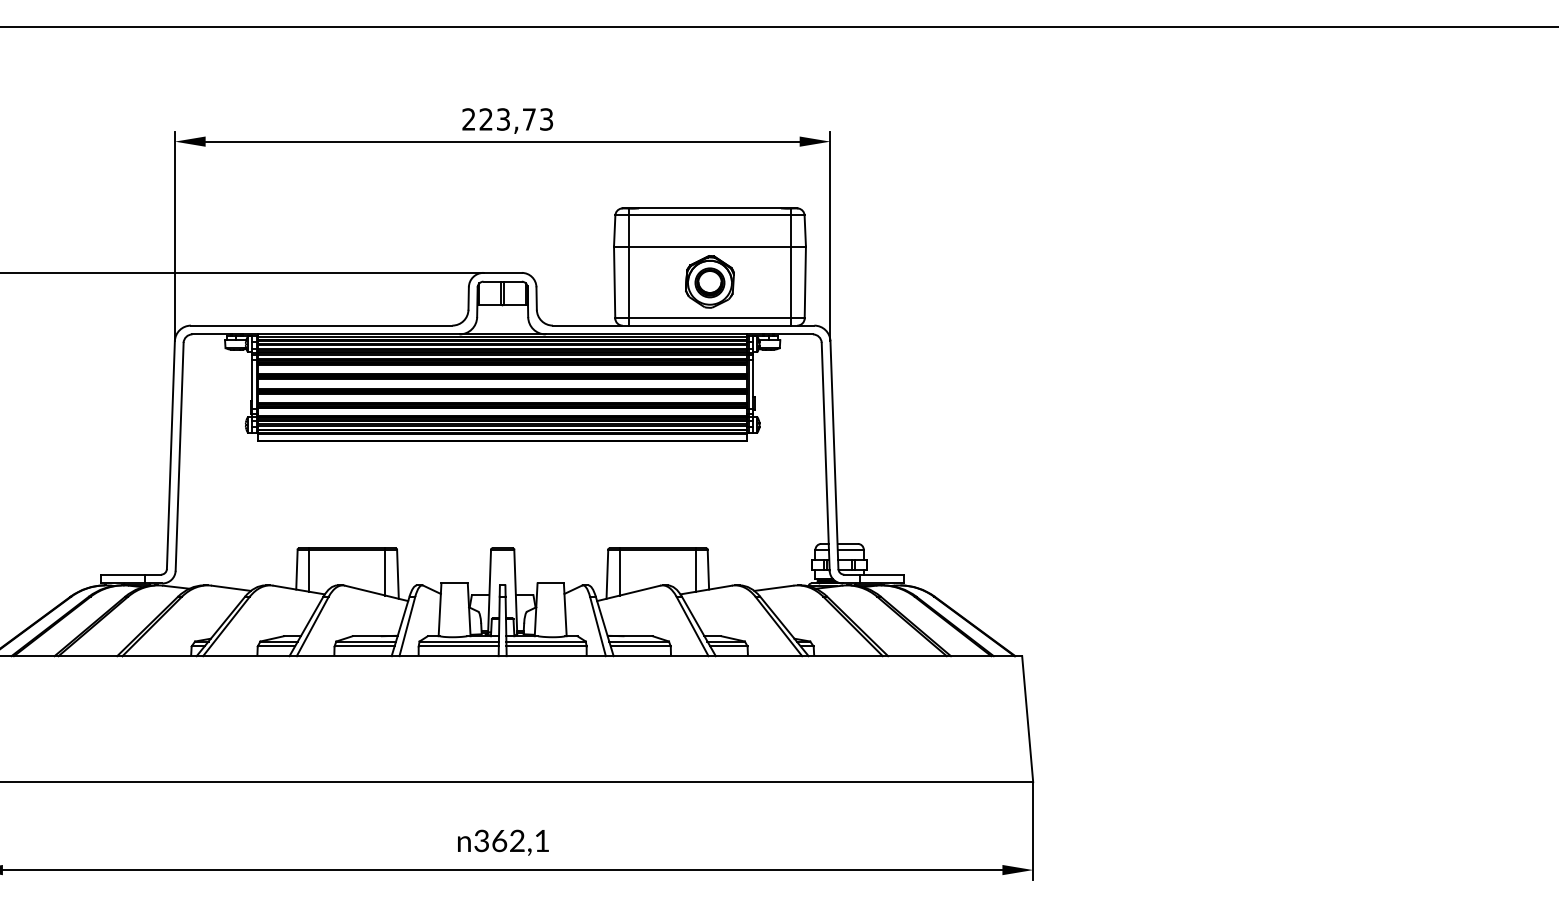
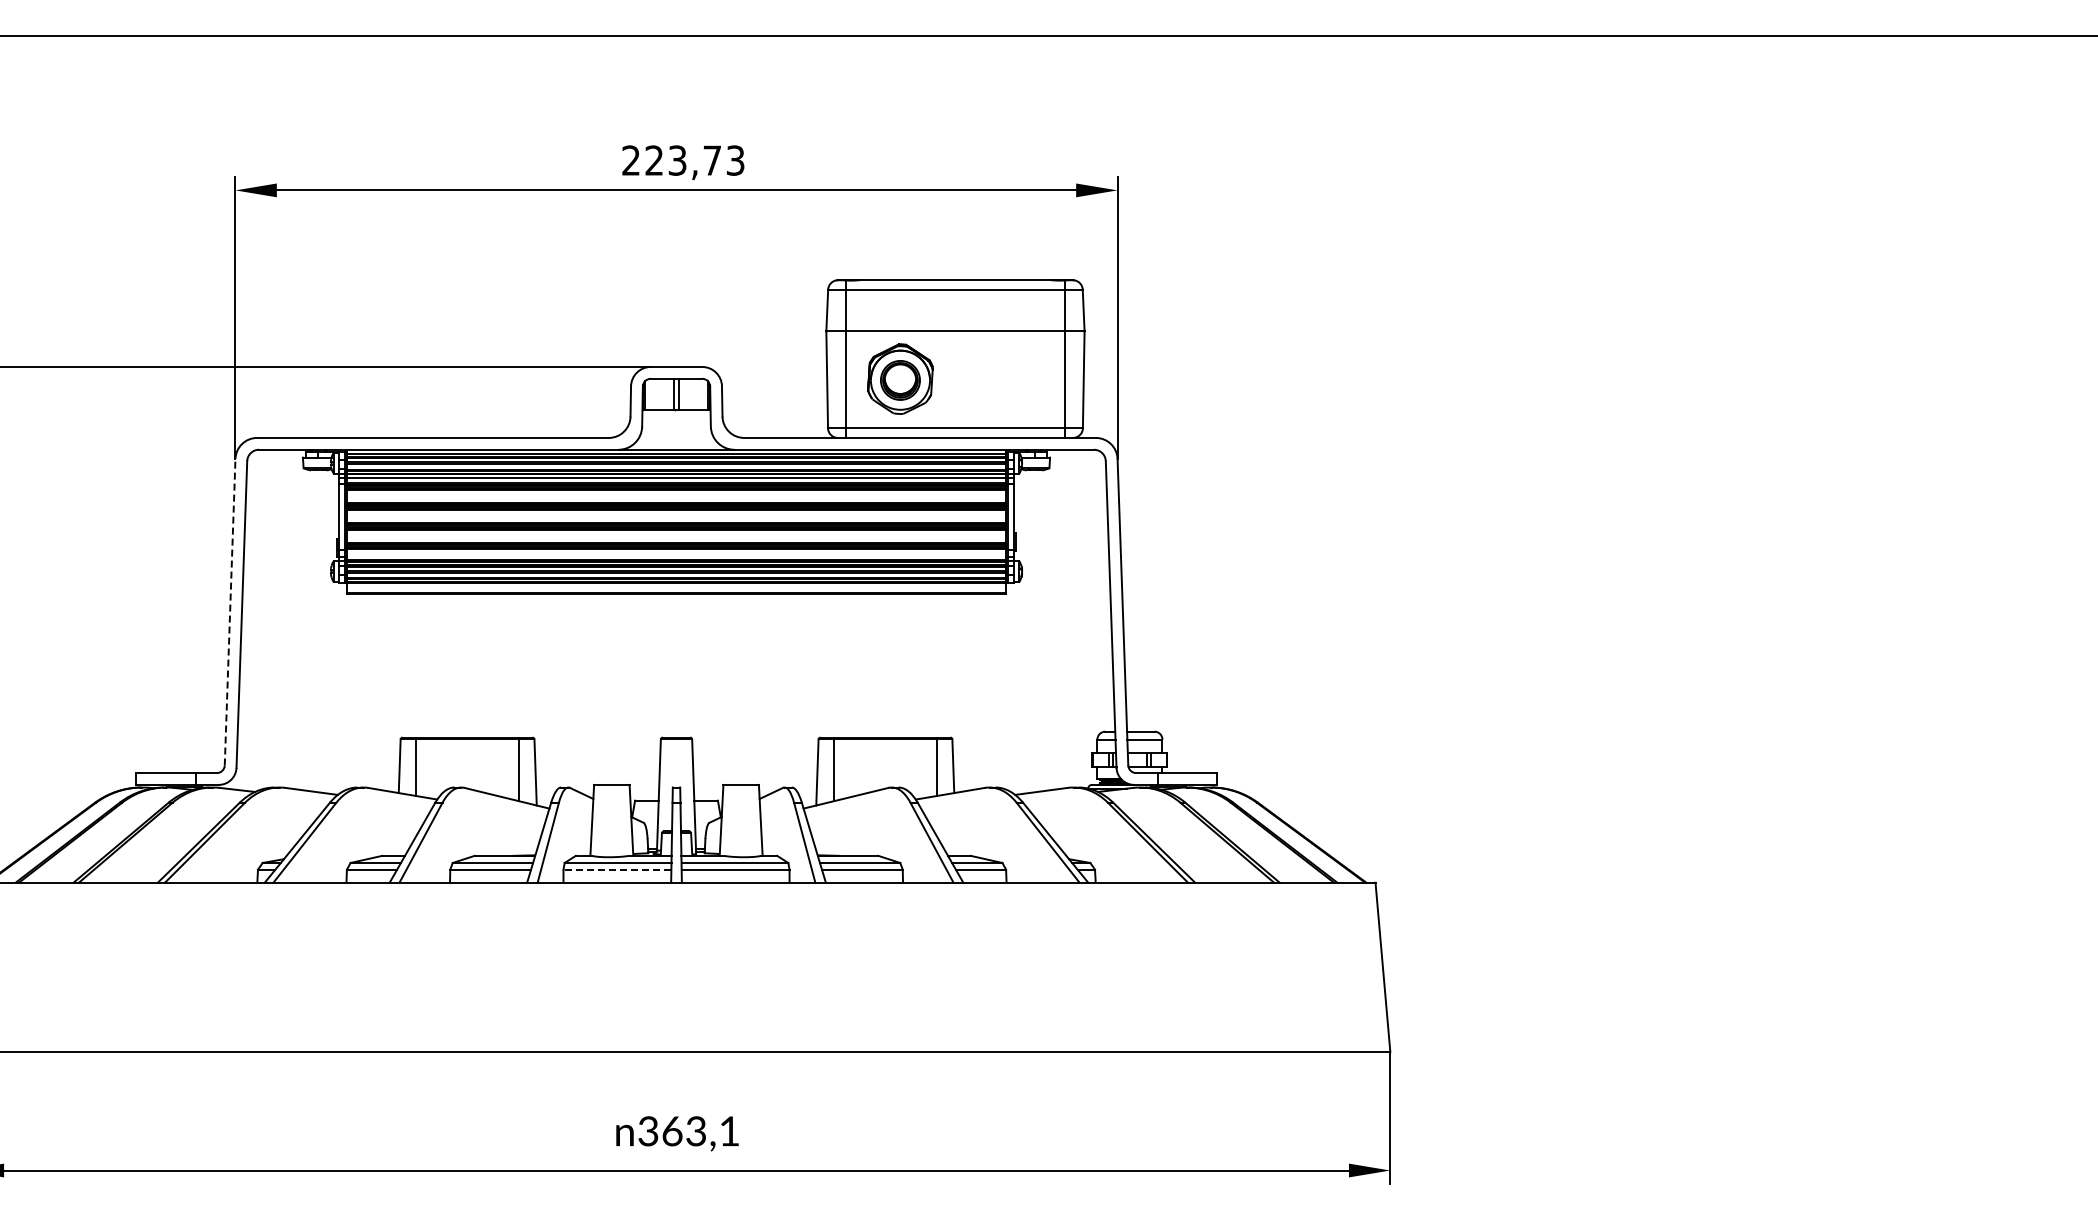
part: (710, 281) -> (900, 378), moved
line: (171, 454) -> (230, 611), solid -> dashed
line: (458, 646) -> (617, 869), solid -> dashed
text: (516, 842) -> (695, 1133), 362,1 -> 363,1

